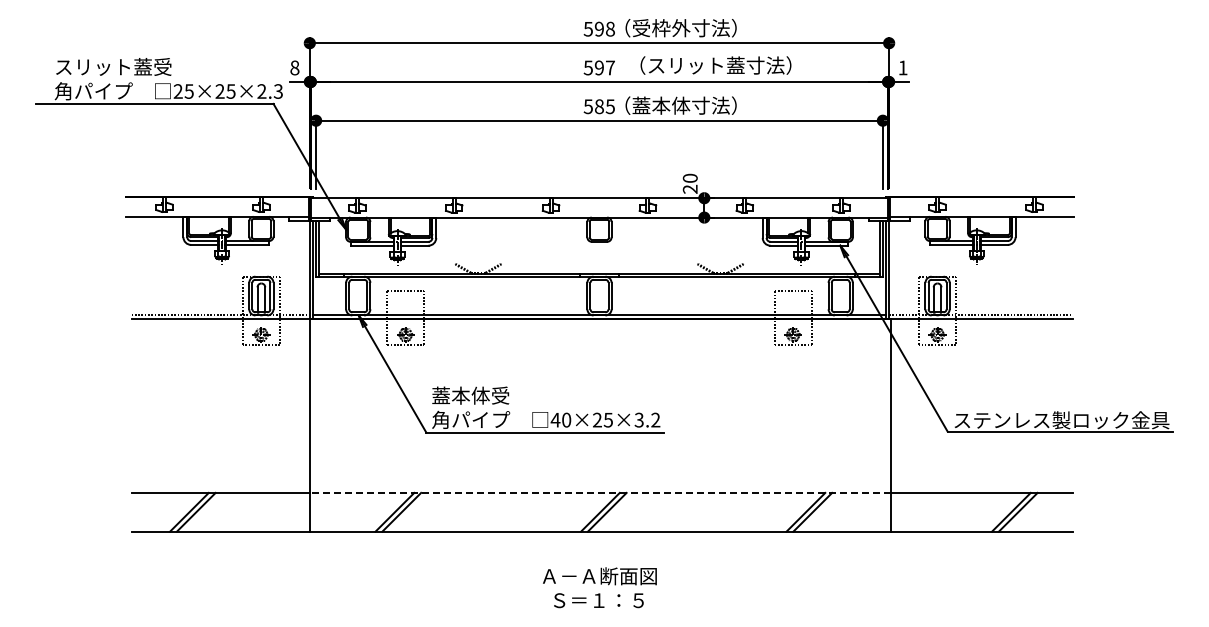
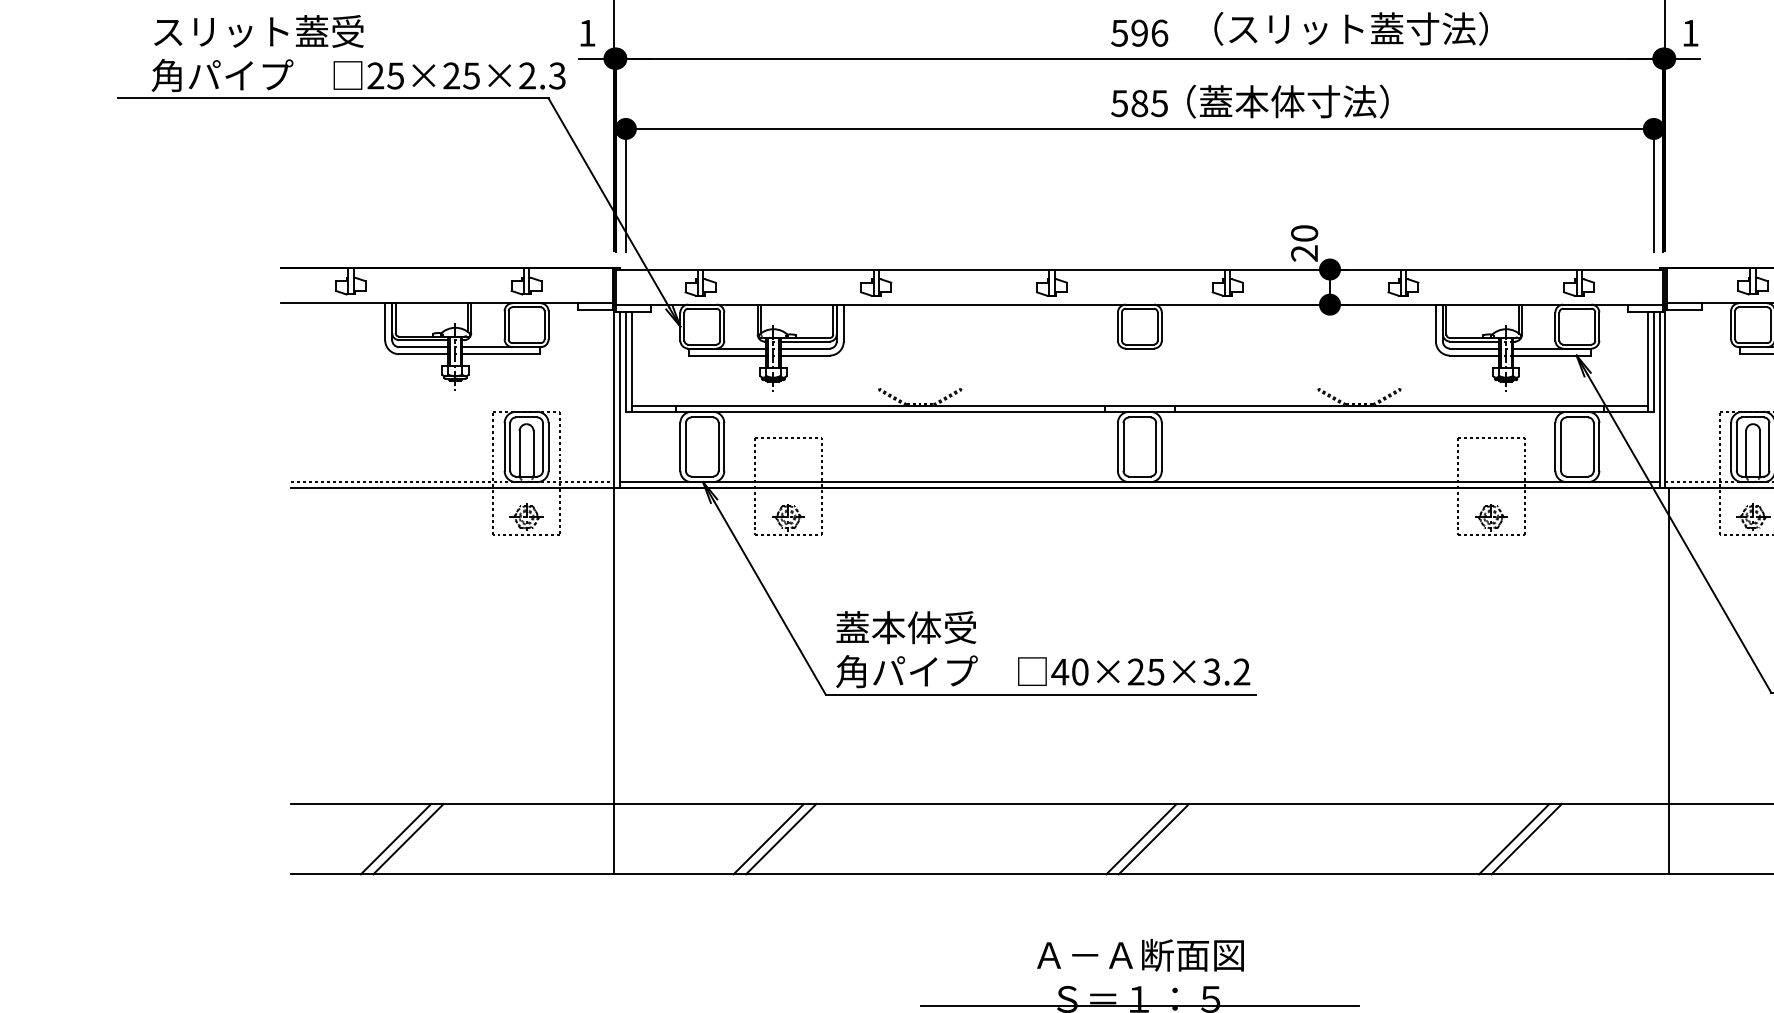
text: (294, 67) -> (586, 32), 8 -> 1
text: (610, 67) -> (1159, 32), 597 -> 596
line: (600, 492) -> (1141, 803), dashed -> solid
line: (599, 604) -> (1139, 1006), added

